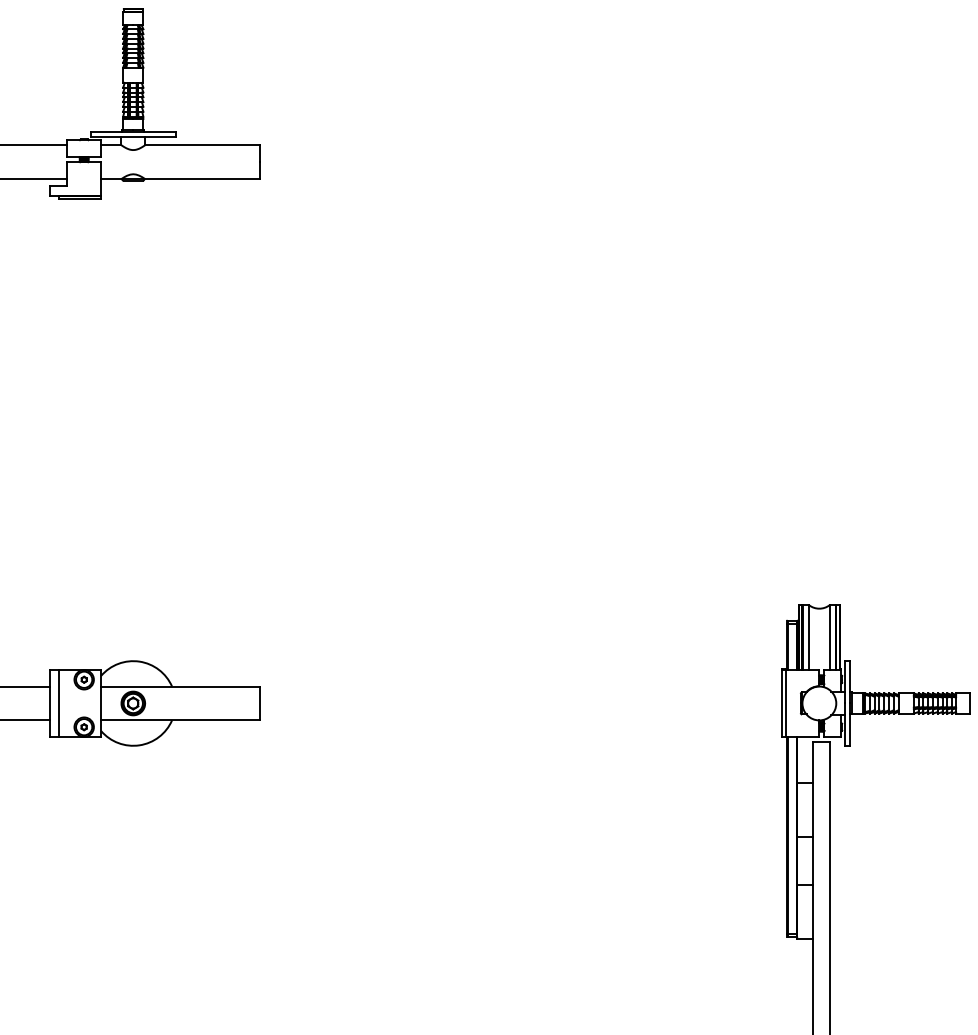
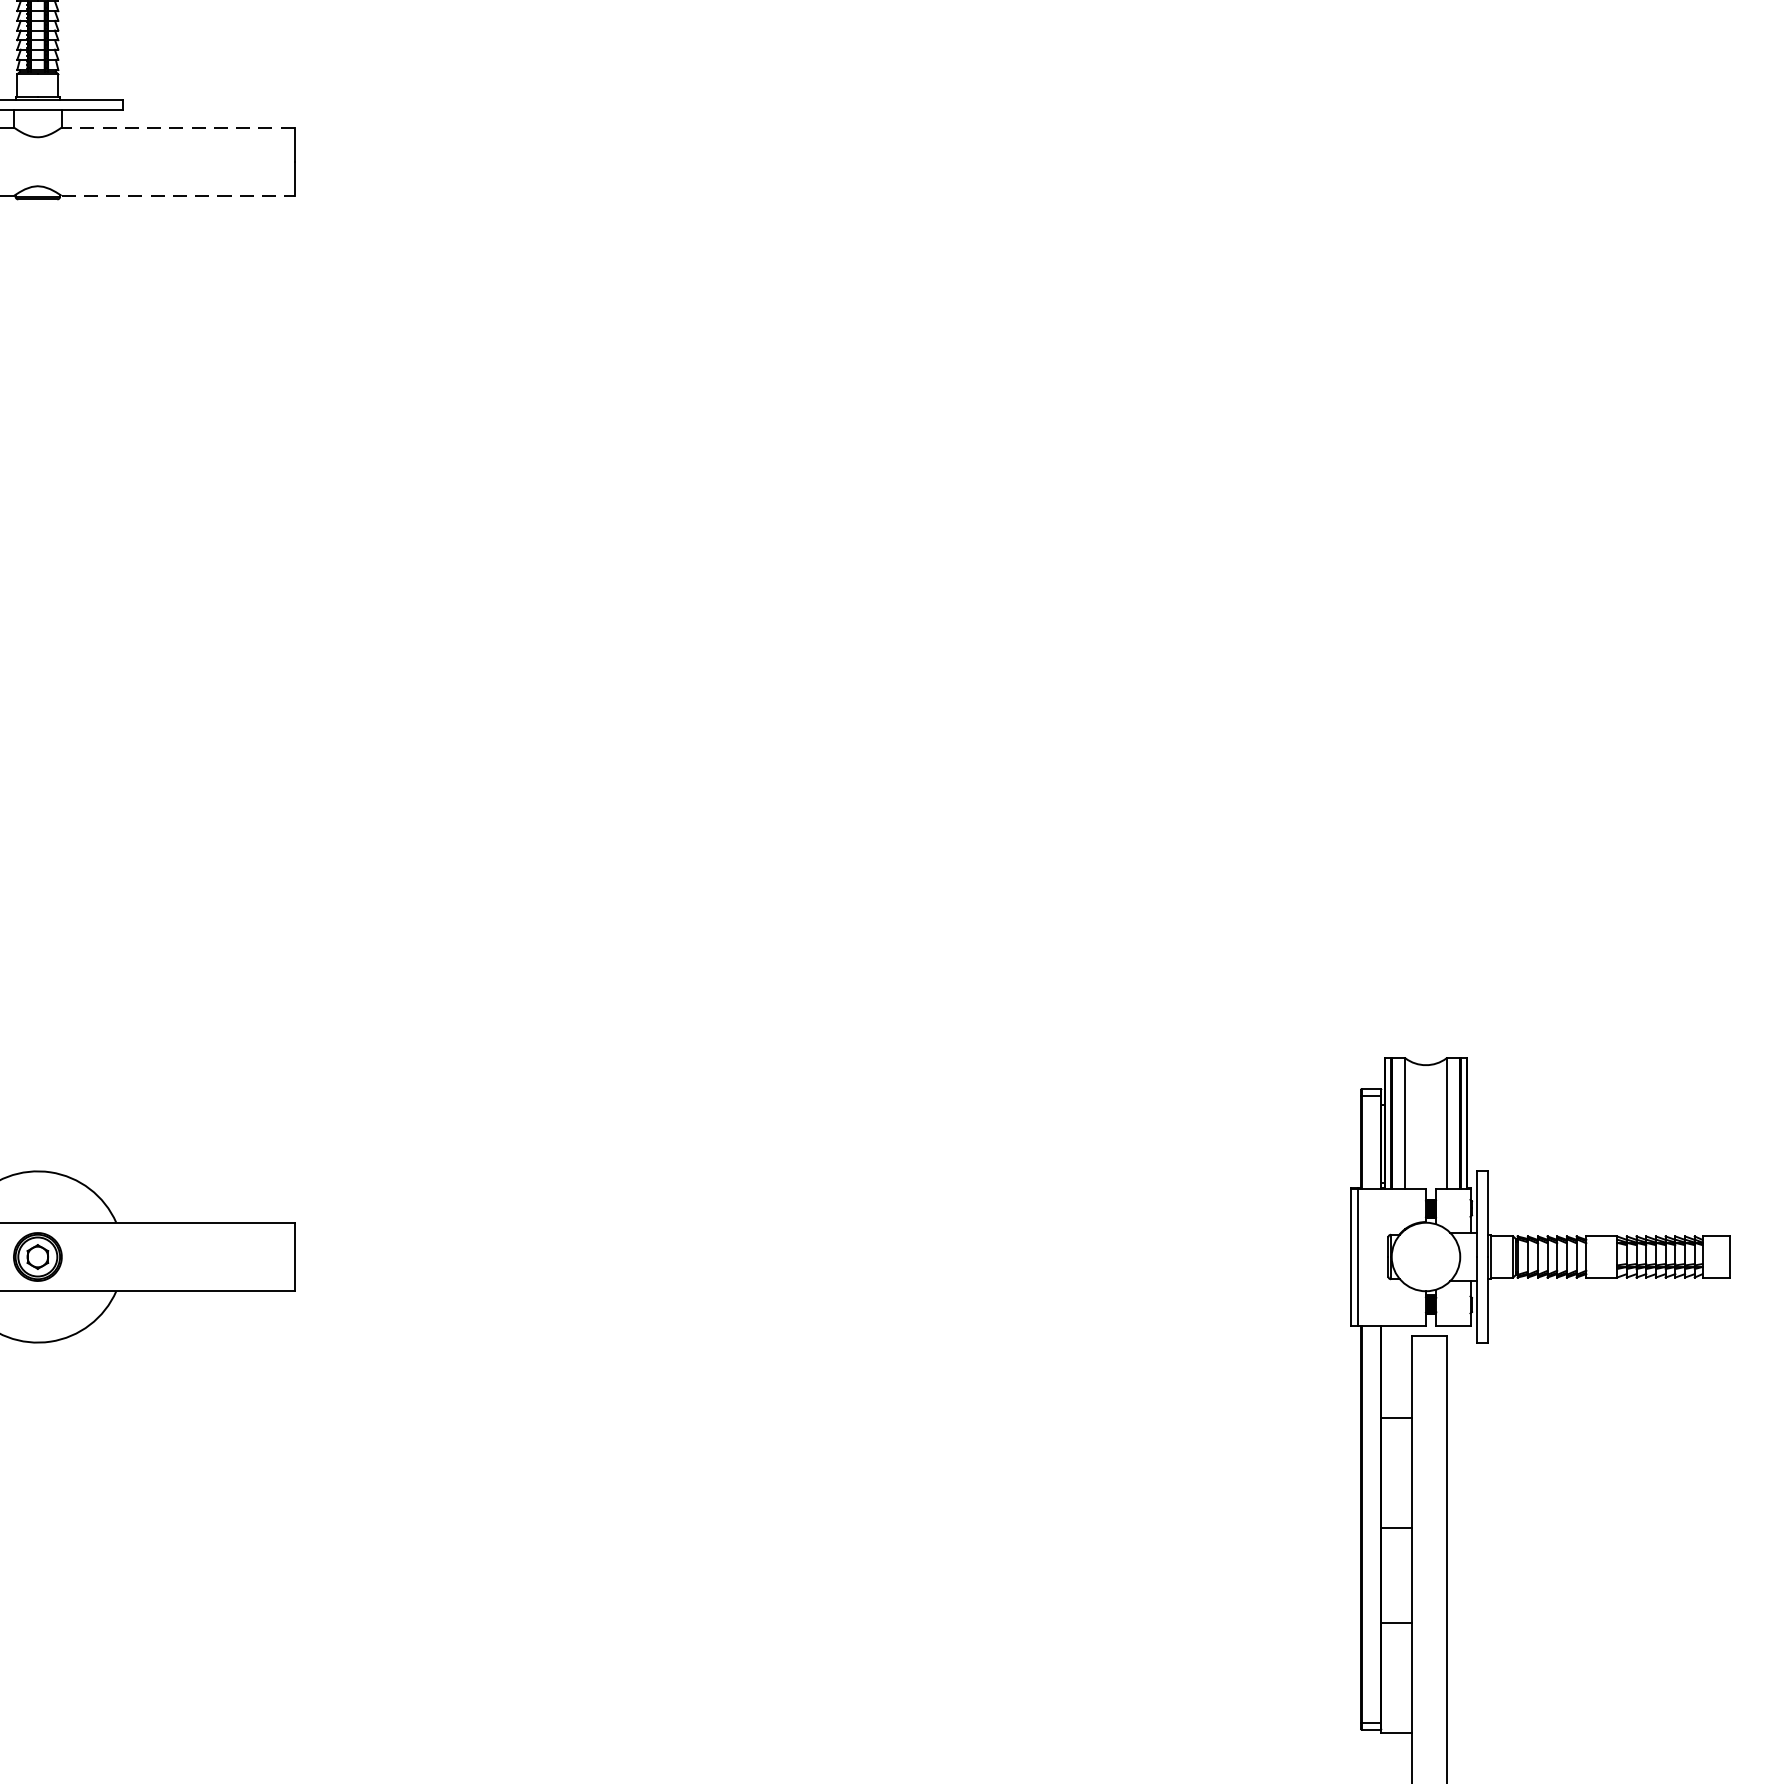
line: (202, 145) -> (177, 128), solid -> dashed
line: (202, 179) -> (177, 196), solid -> dashed

